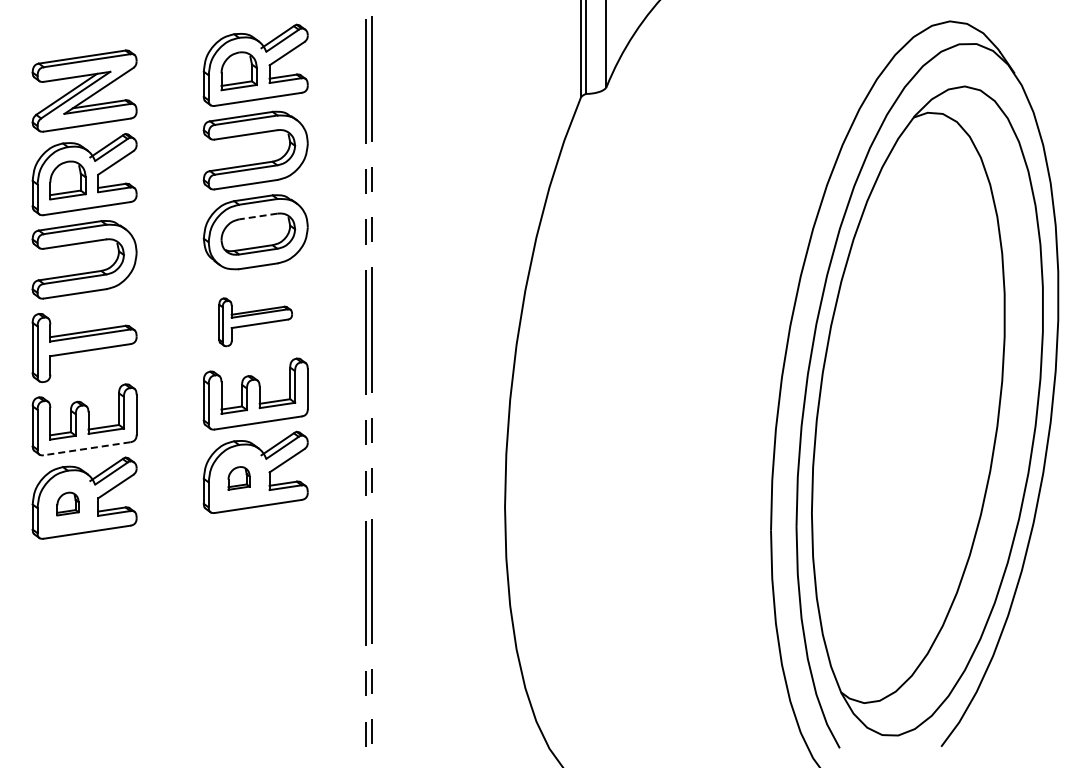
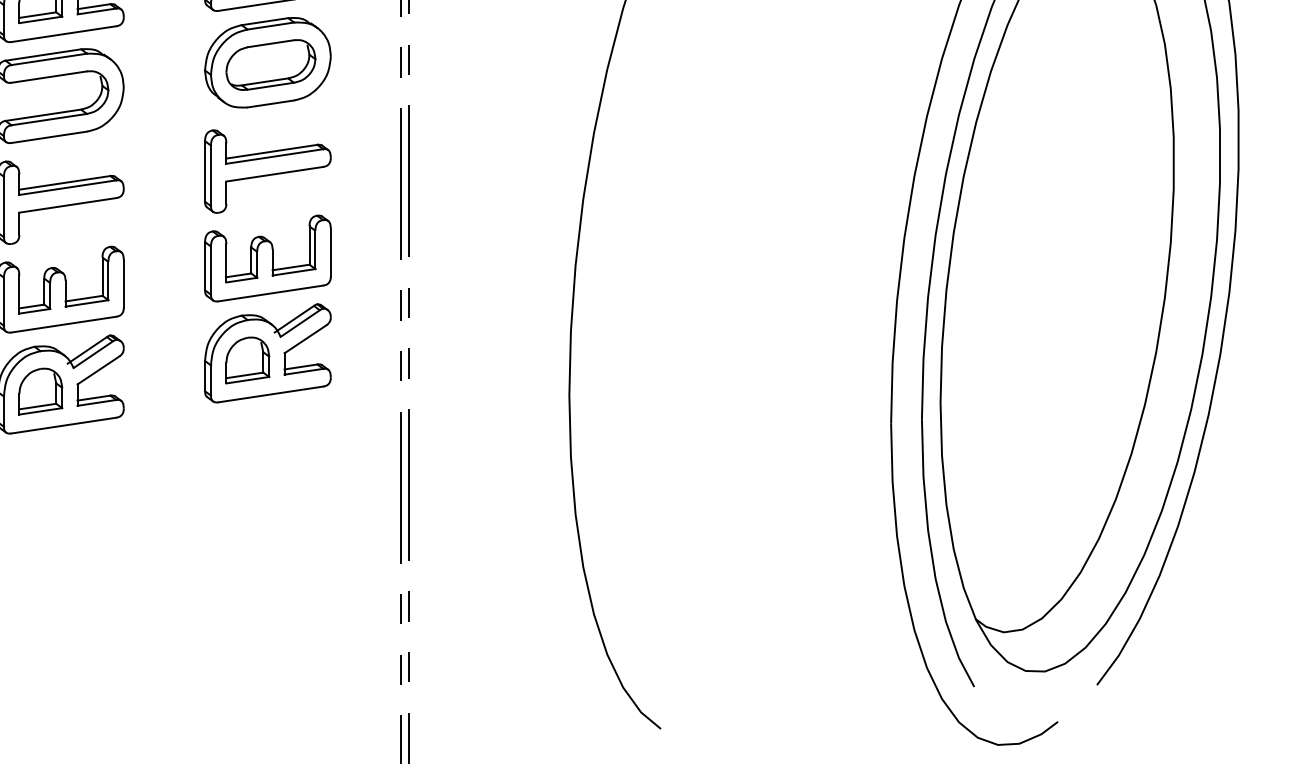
line: (257, 216) -> (269, 43), dashed -> solid
part: (255, 322) -> (267, 171), size x1.43
line: (87, 448) -> (64, 324), dashed -> solid
part: (238, 478) -> (246, 360), size x1.67
part: (67, 503) -> (40, 390), size x1.67

